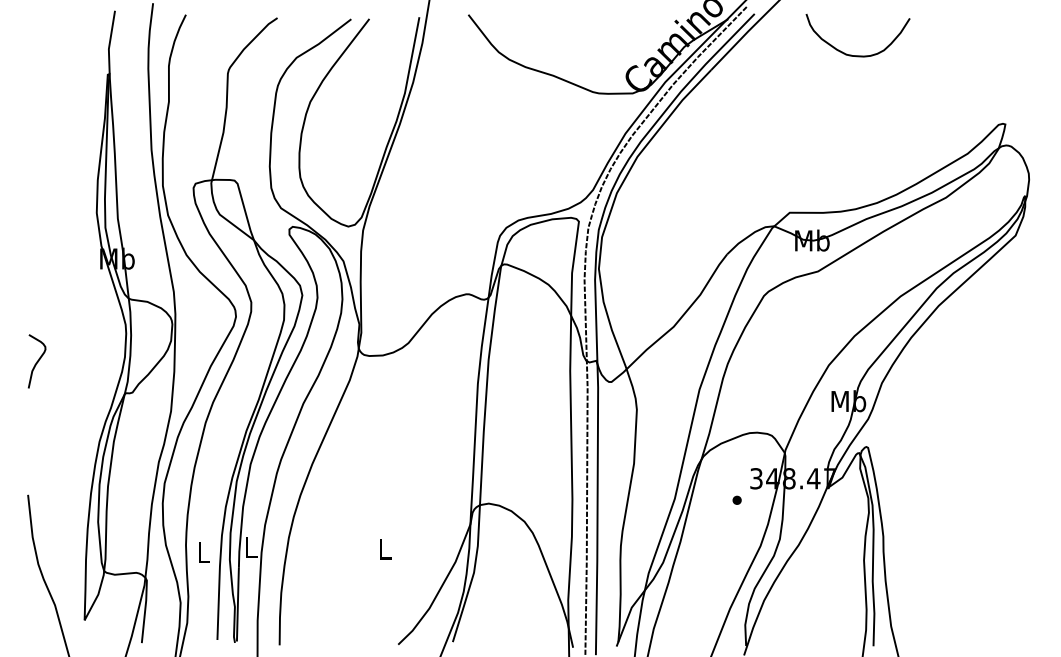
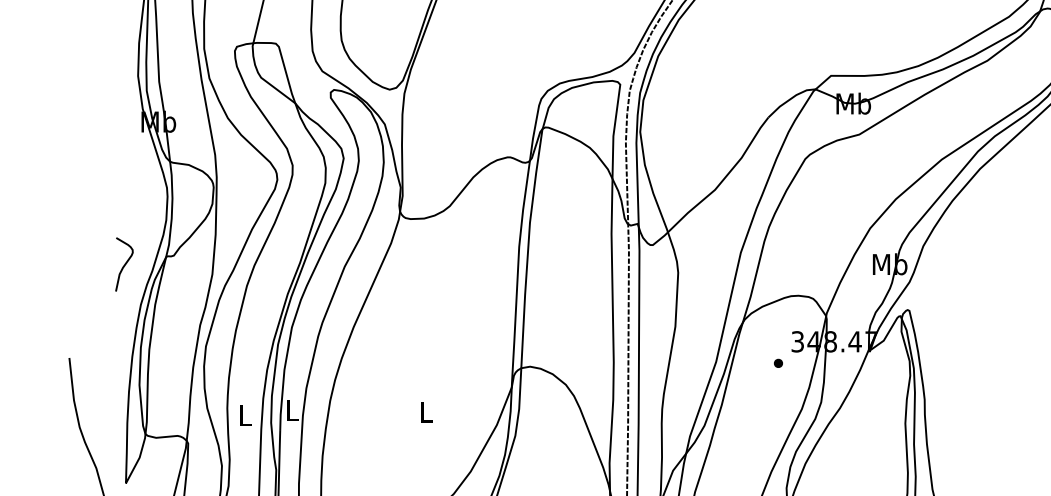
curve: (36, 361) -> (123, 264), moved

